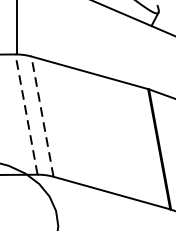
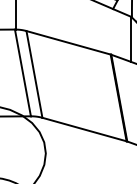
line: (25, 113) -> (22, 72), dashed -> solid
line: (42, 115) -> (34, 73), dashed -> solid

